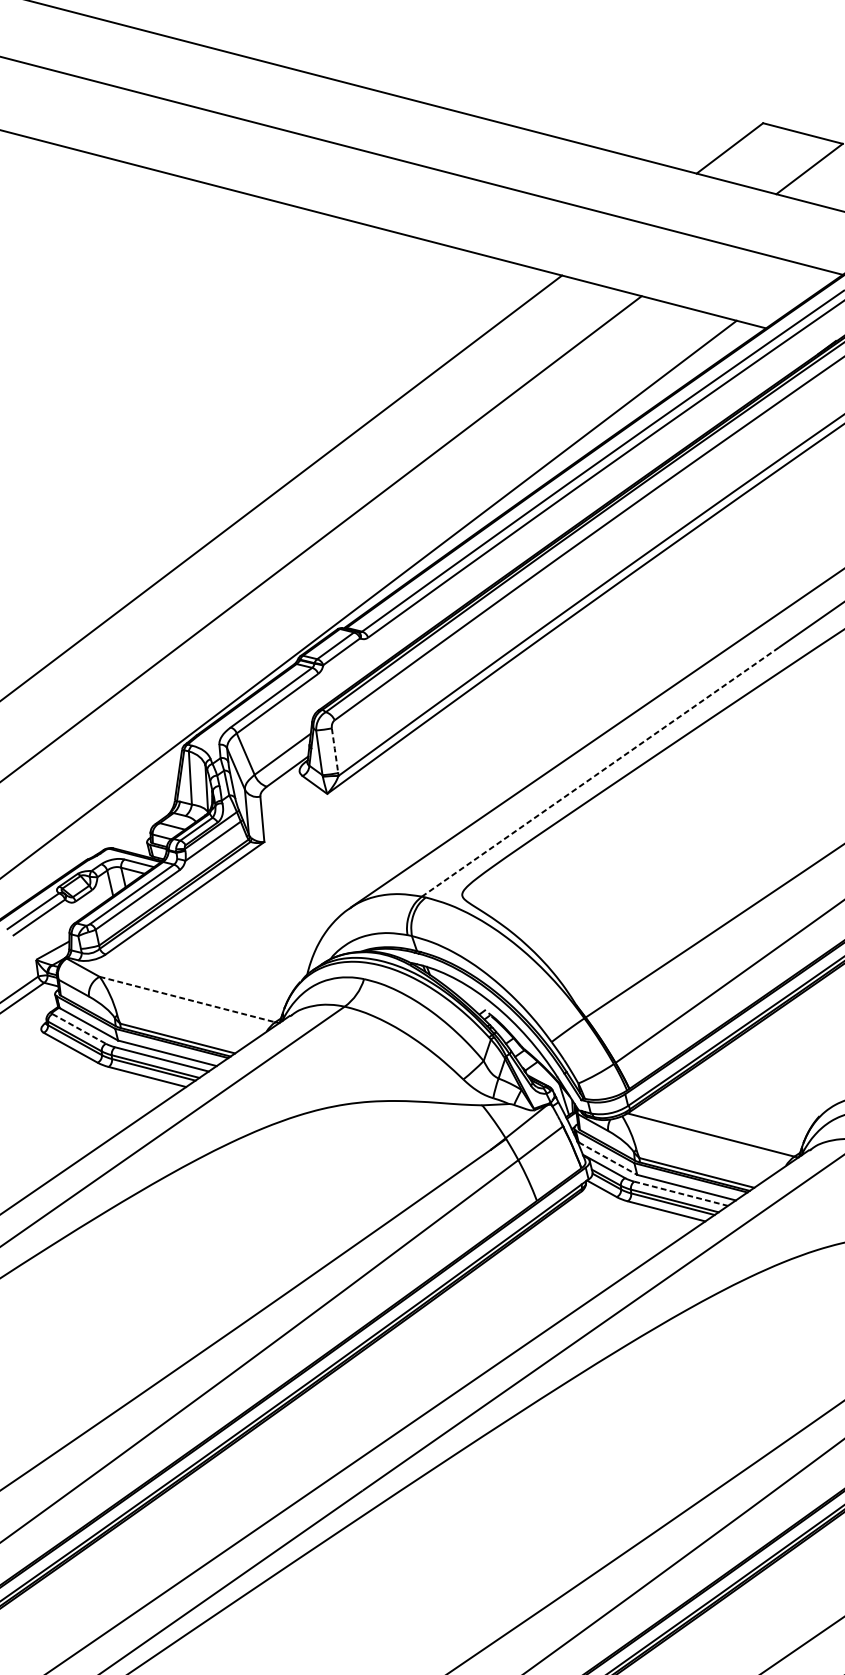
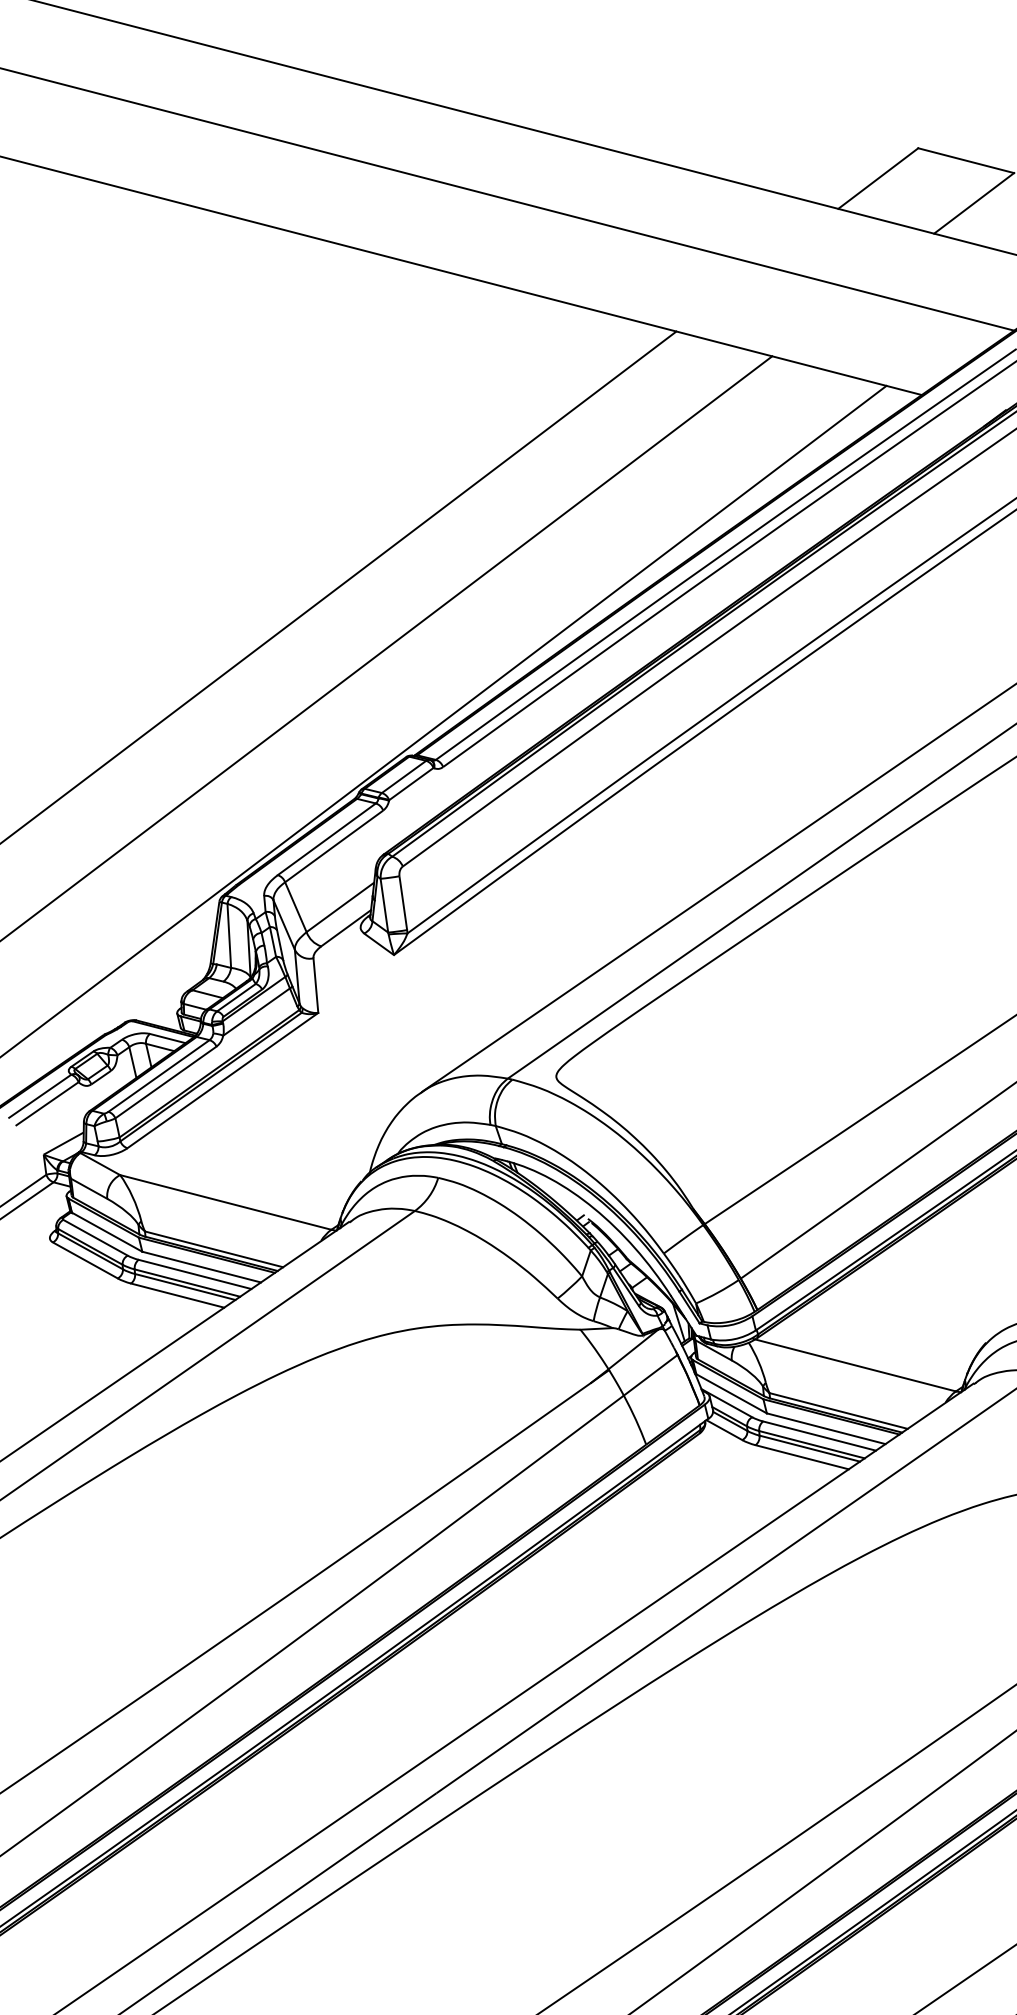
line: (335, 750) -> (403, 902), dashed -> solid
line: (599, 772) -> (721, 929), dashed -> solid
line: (188, 999) -> (226, 1202), dashed -> solid
line: (79, 1028) -> (95, 1237), dashed -> solid
line: (608, 1159) -> (732, 1394), dashed -> solid
line: (681, 1194) -> (820, 1436), dashed -> solid

